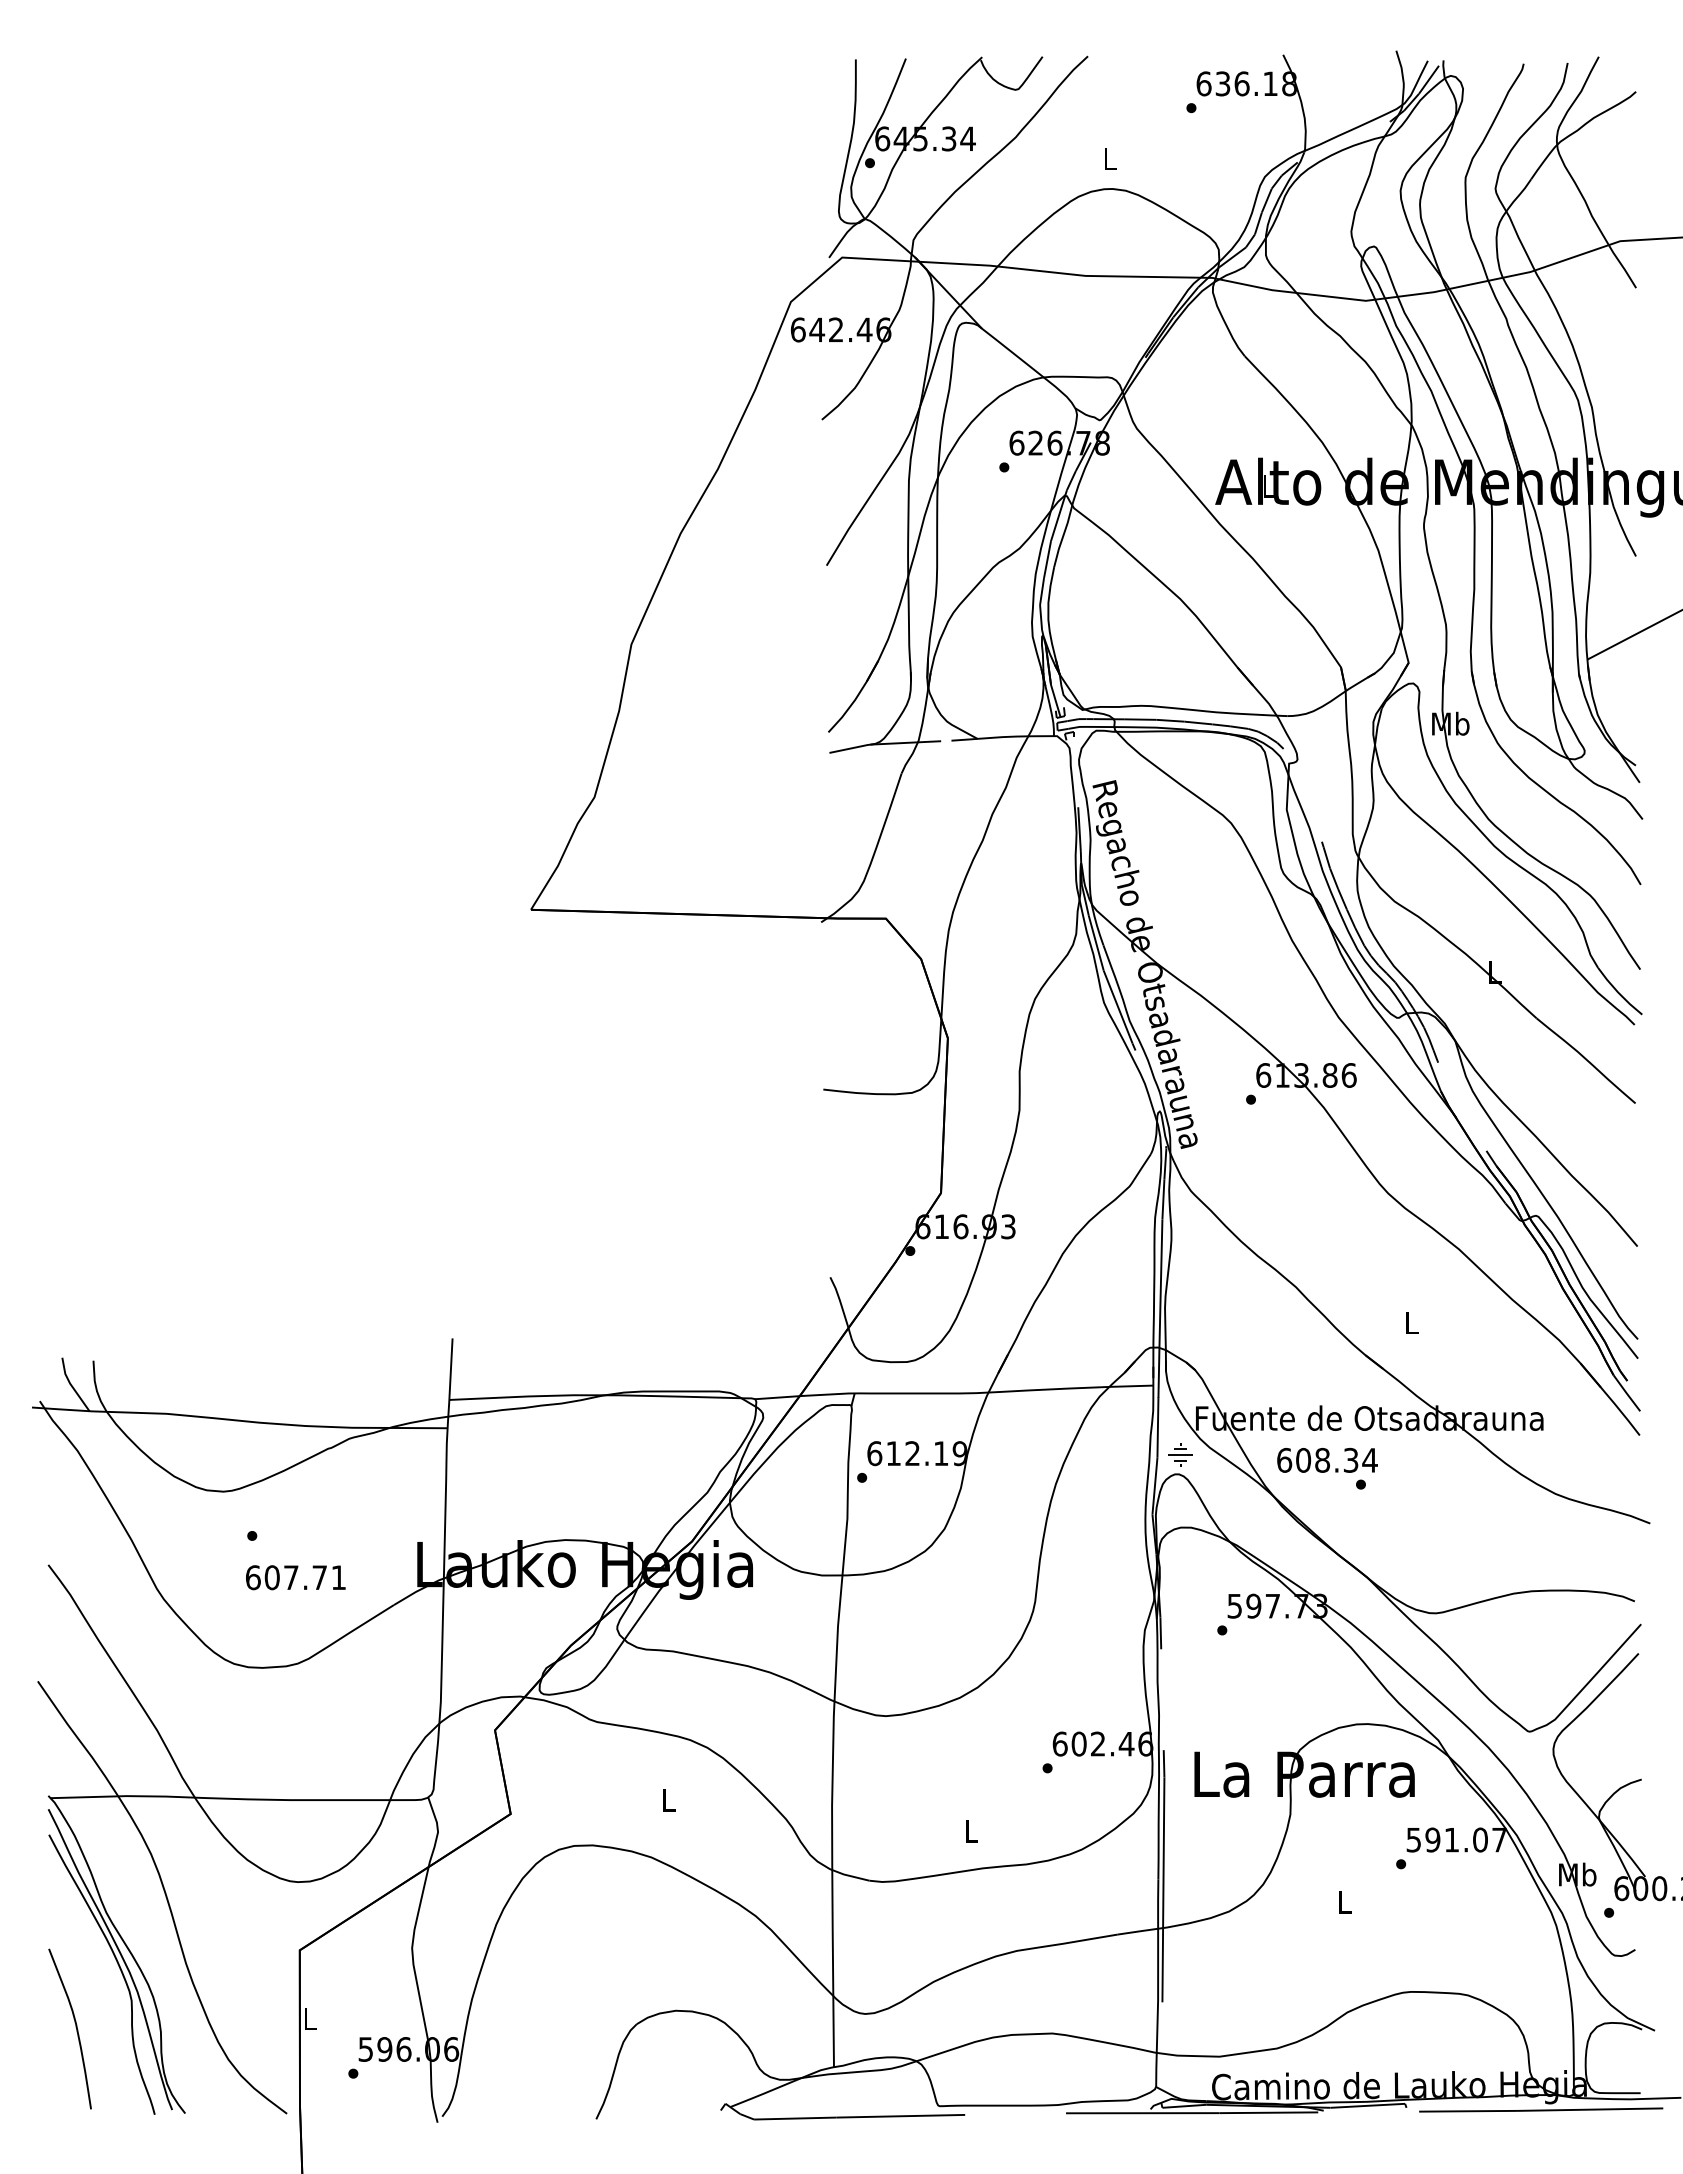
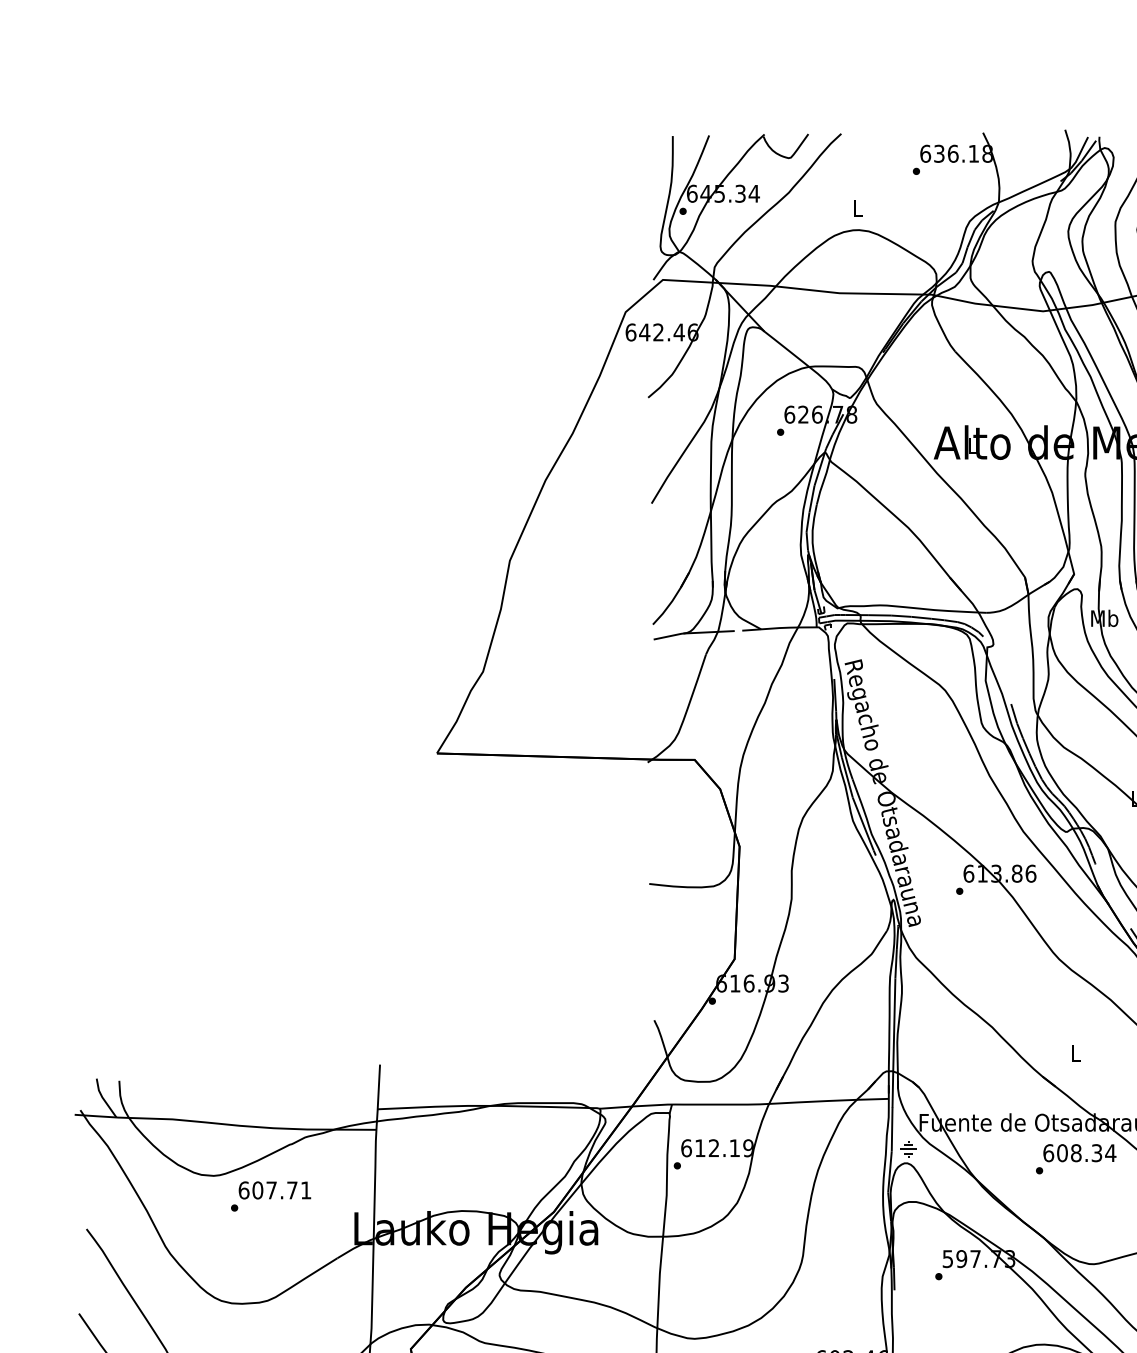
text: (1327, 1459) -> (1079, 1152), moved
text: (295, 1577) -> (274, 1190), moved

